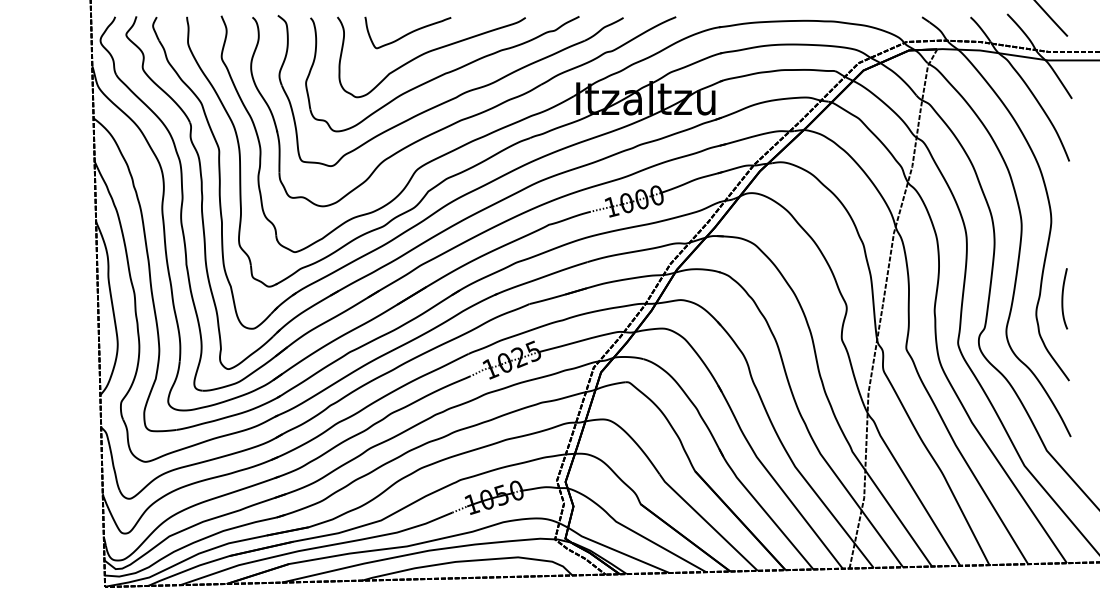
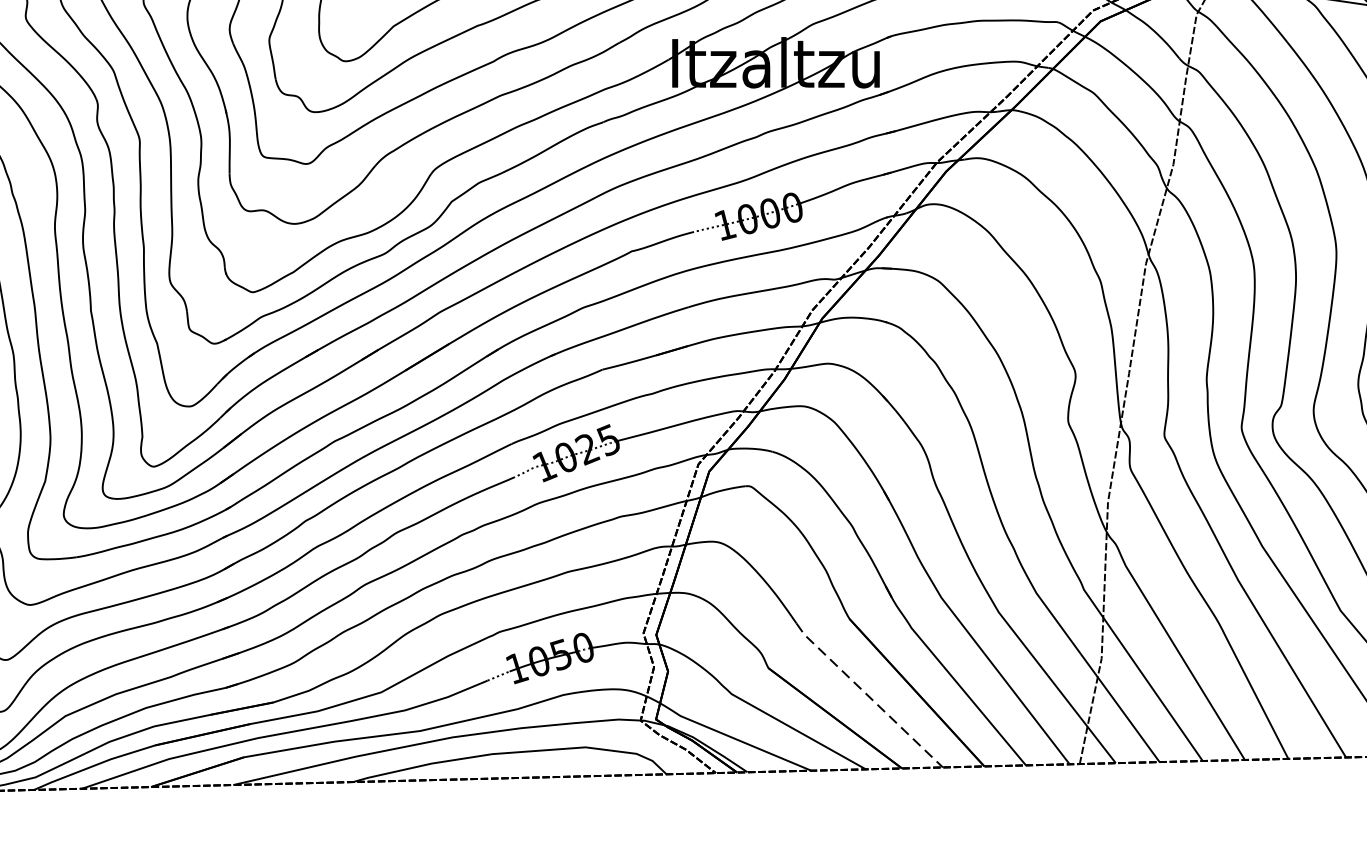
line: (707, 522) -> (867, 695), solid -> dashed

